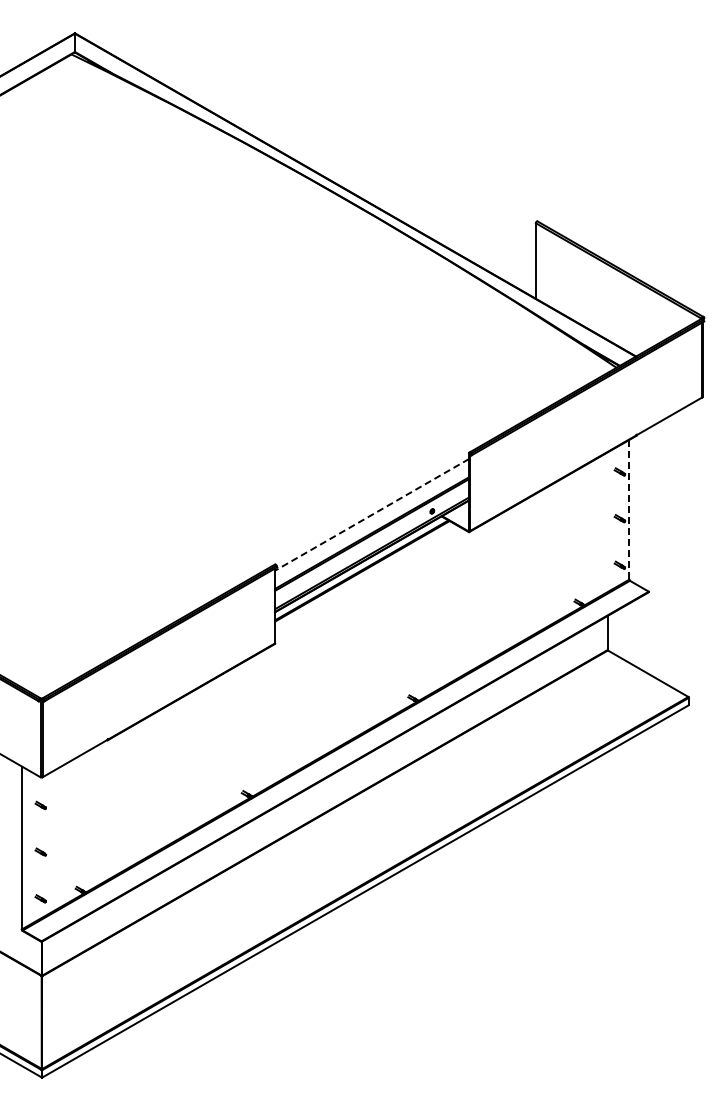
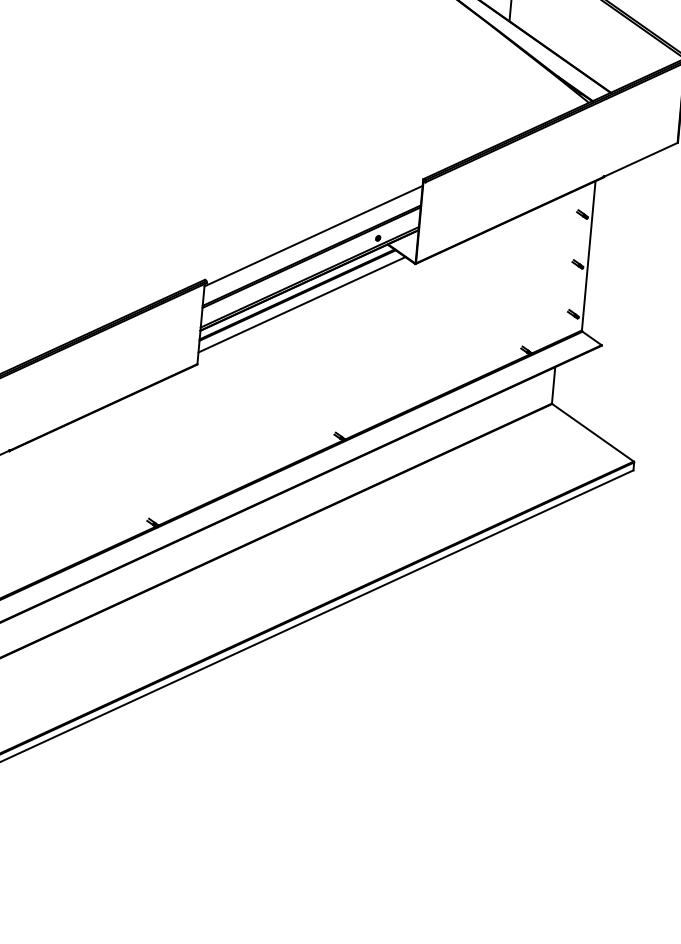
line: (629, 509) -> (589, 255), dashed -> solid
line: (372, 514) -> (313, 235), dashed -> solid
line: (367, 579) -> (302, 304), added

